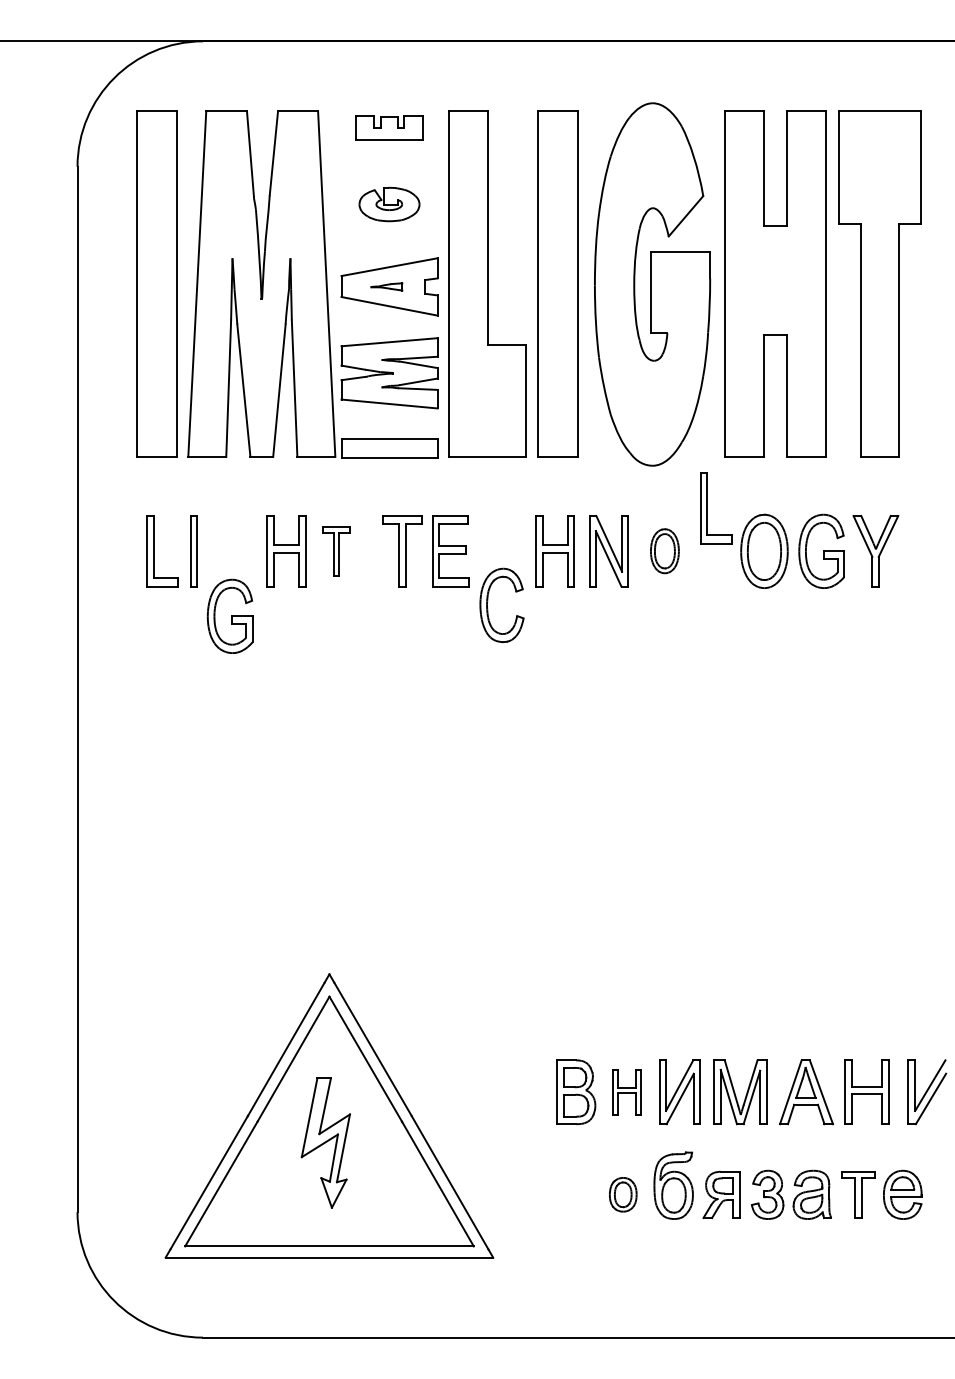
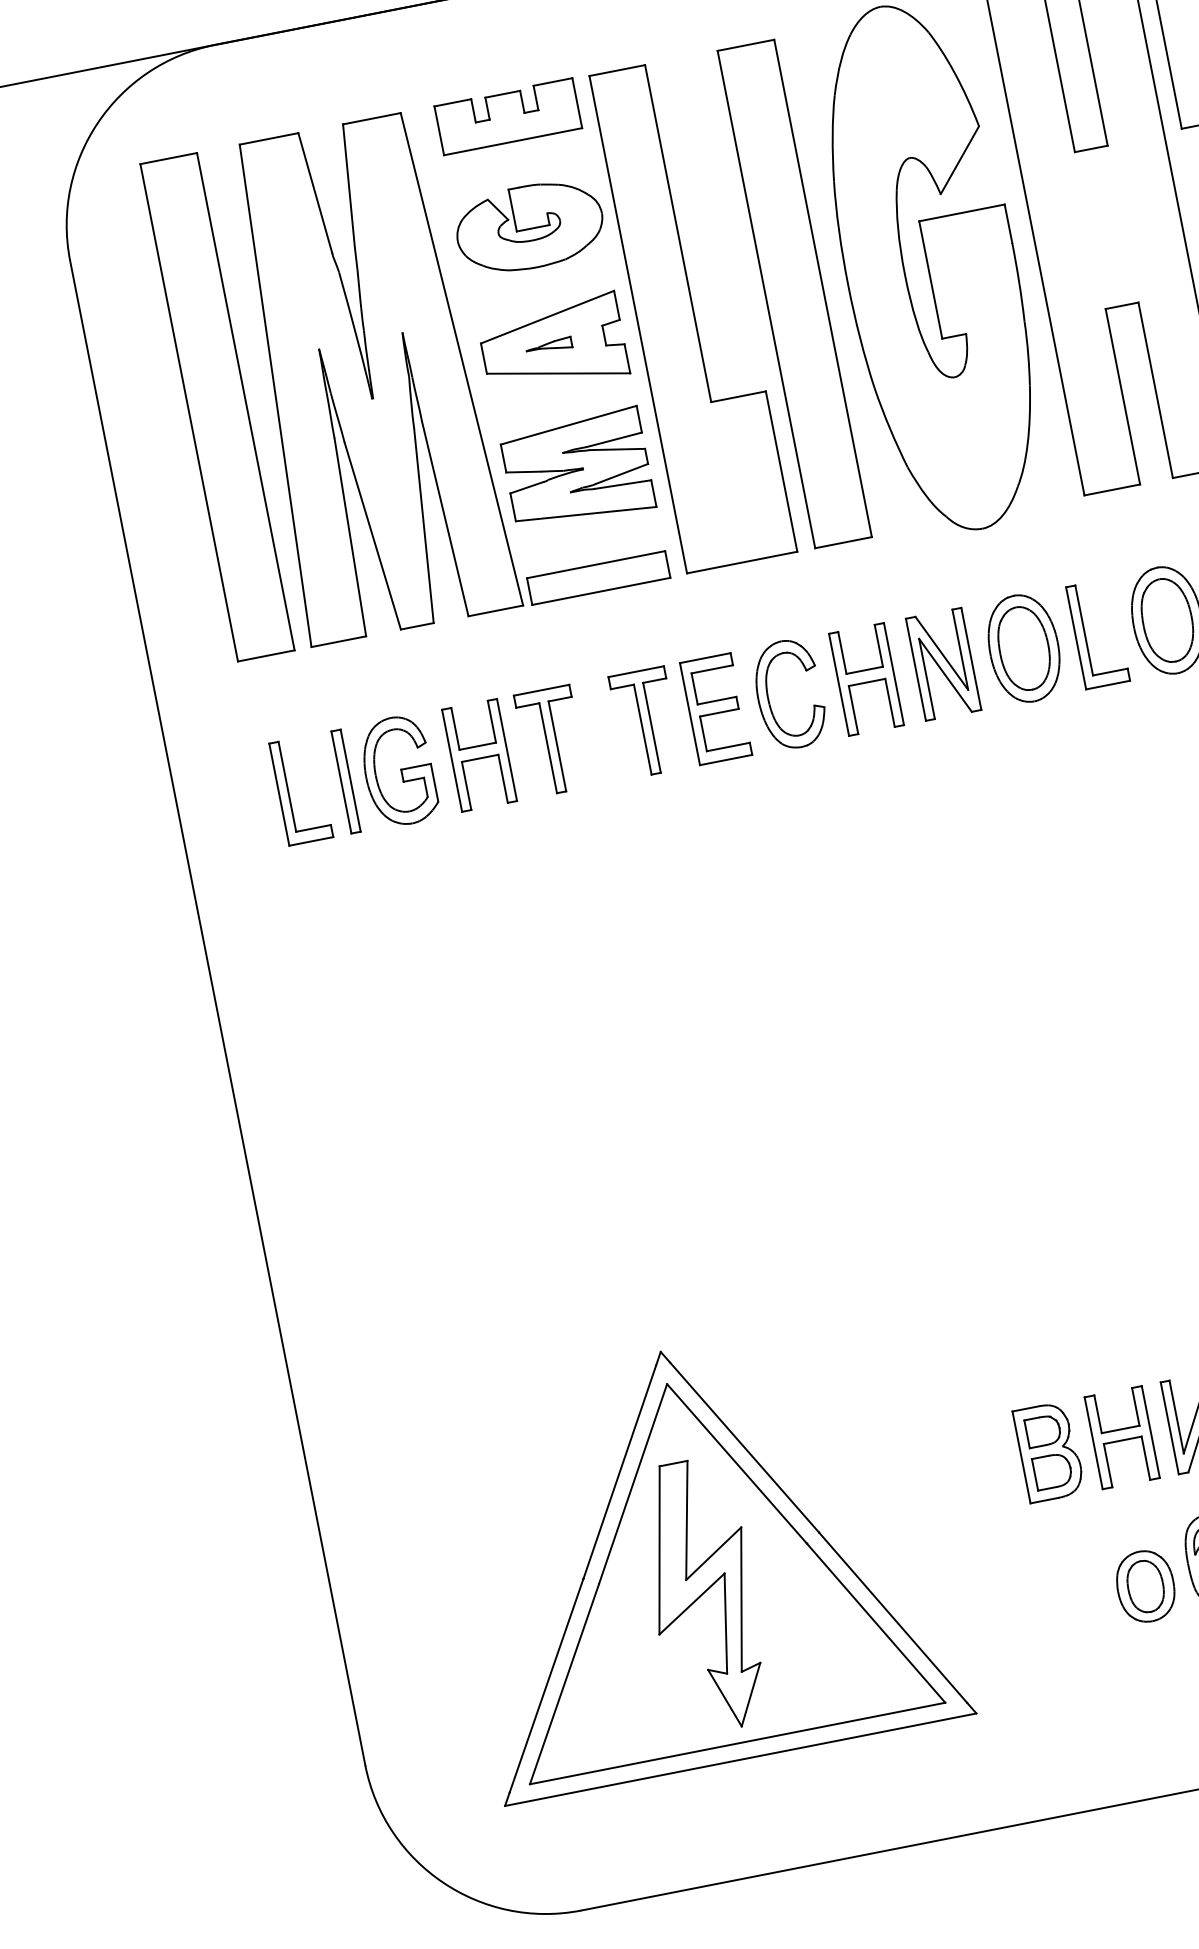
part: (389, 127) -> (508, 116), size x1.43
part: (389, 204) -> (529, 227), size x1.67
part: (707, 508) -> (1085, 636), moved
part: (664, 550) -> (1023, 647), size x1.67
part: (336, 551) -> (551, 741), size x1.43
part: (488, 609) -> (771, 704), moved
part: (229, 615) -> (397, 770), moved
part: (626, 1091) -> (1121, 1436), size x1.43
part: (325, 1142) -> (702, 1595), size x1.43
part: (623, 1194) -> (1146, 1585), size x1.43

